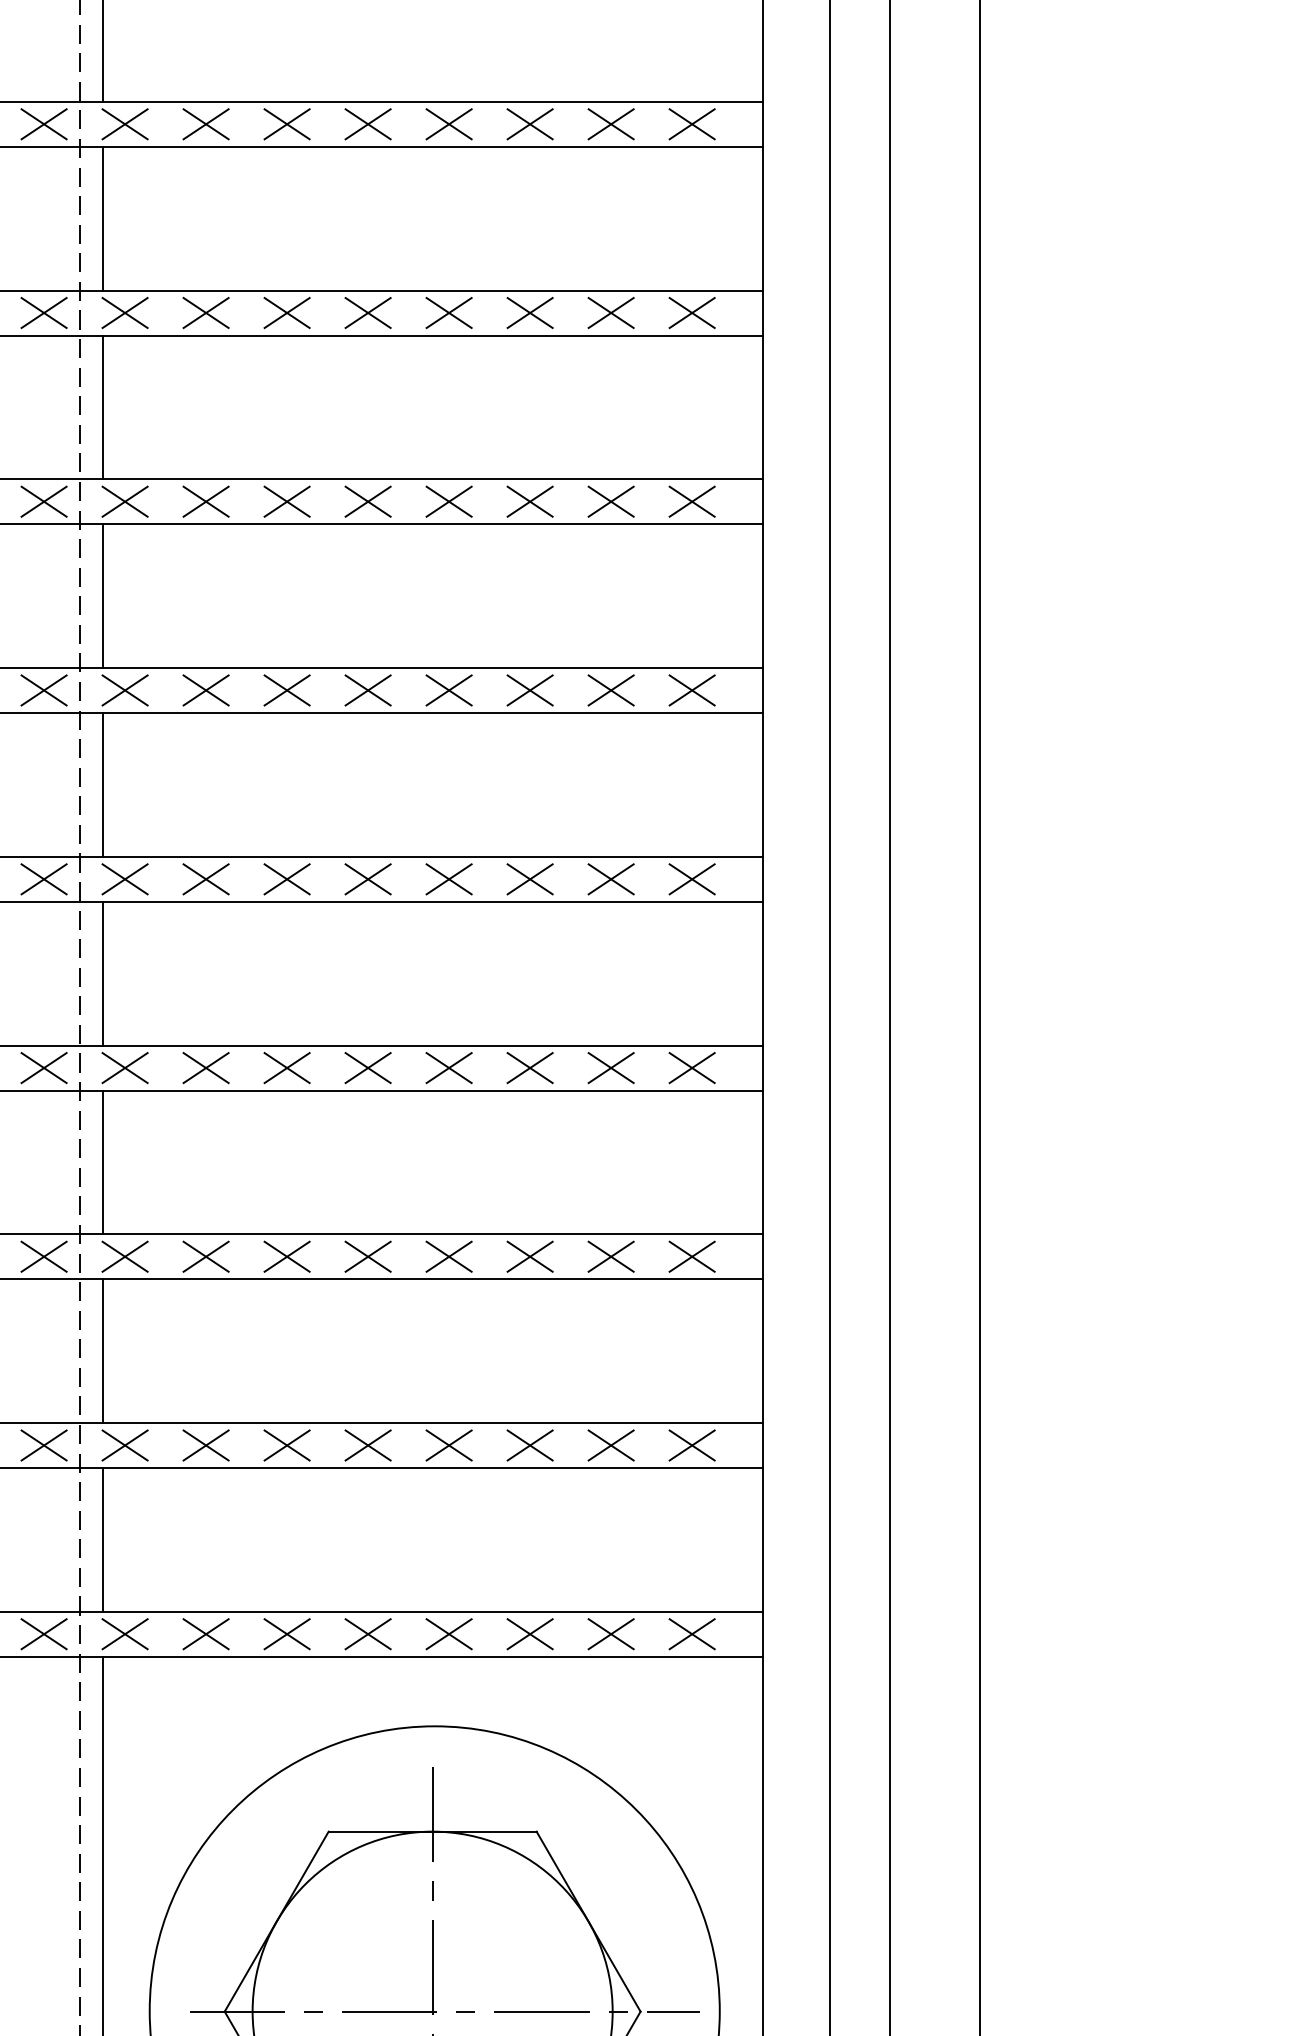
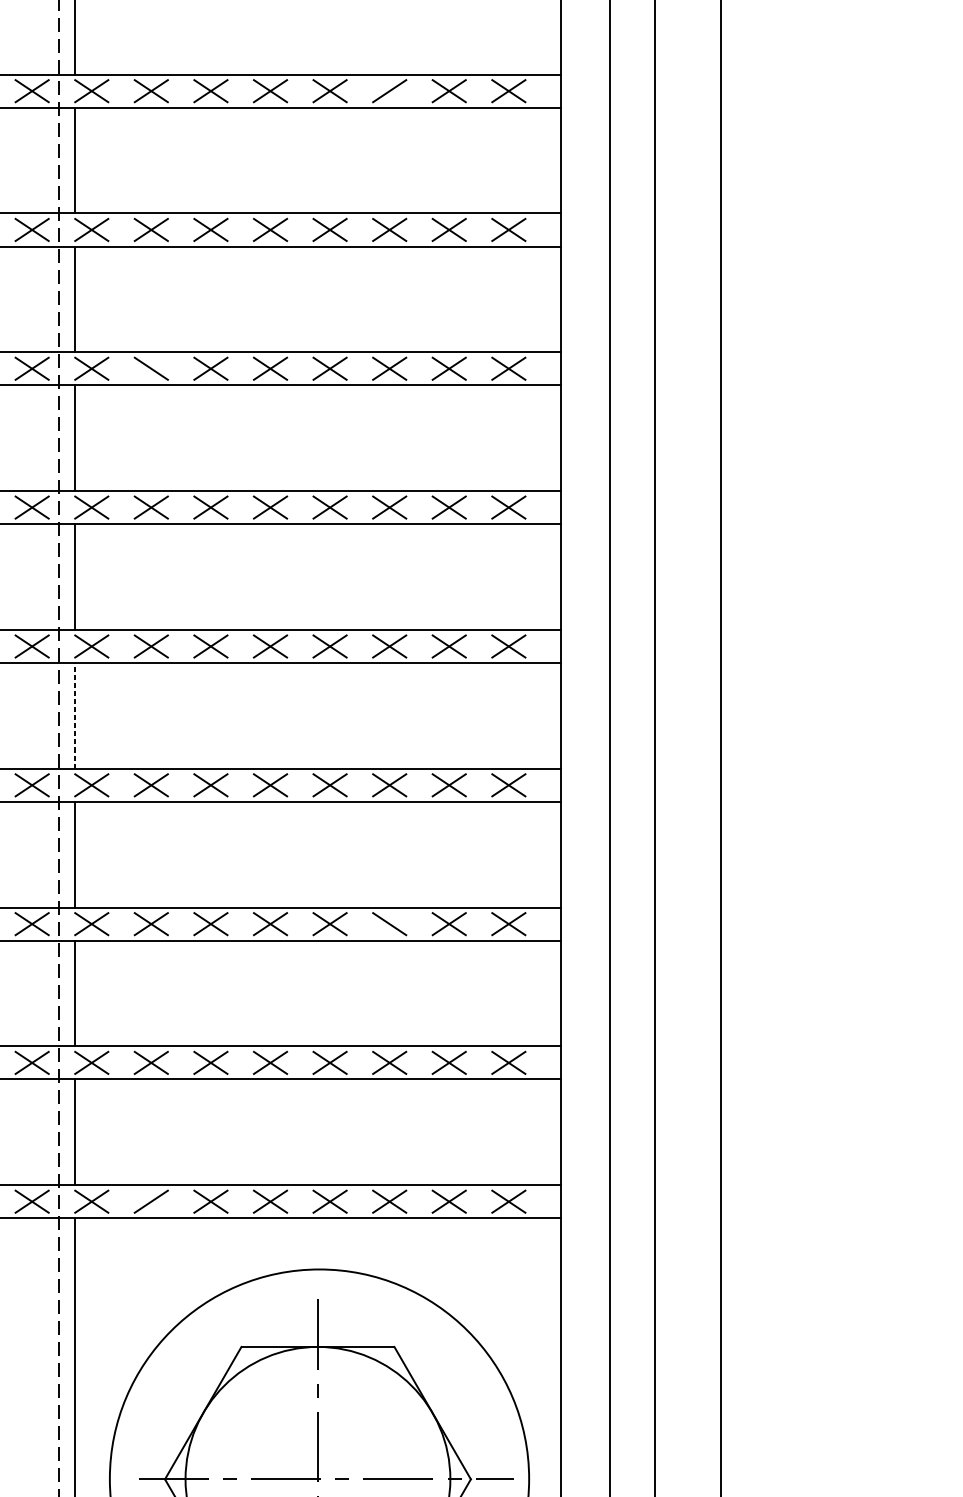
line: (529, 124) -> (389, 91), removed
line: (205, 501) -> (150, 368), removed
line: (102, 973) -> (75, 715), solid -> dashed
line: (529, 1256) -> (389, 923), removed
line: (205, 1634) -> (150, 1201), removed

